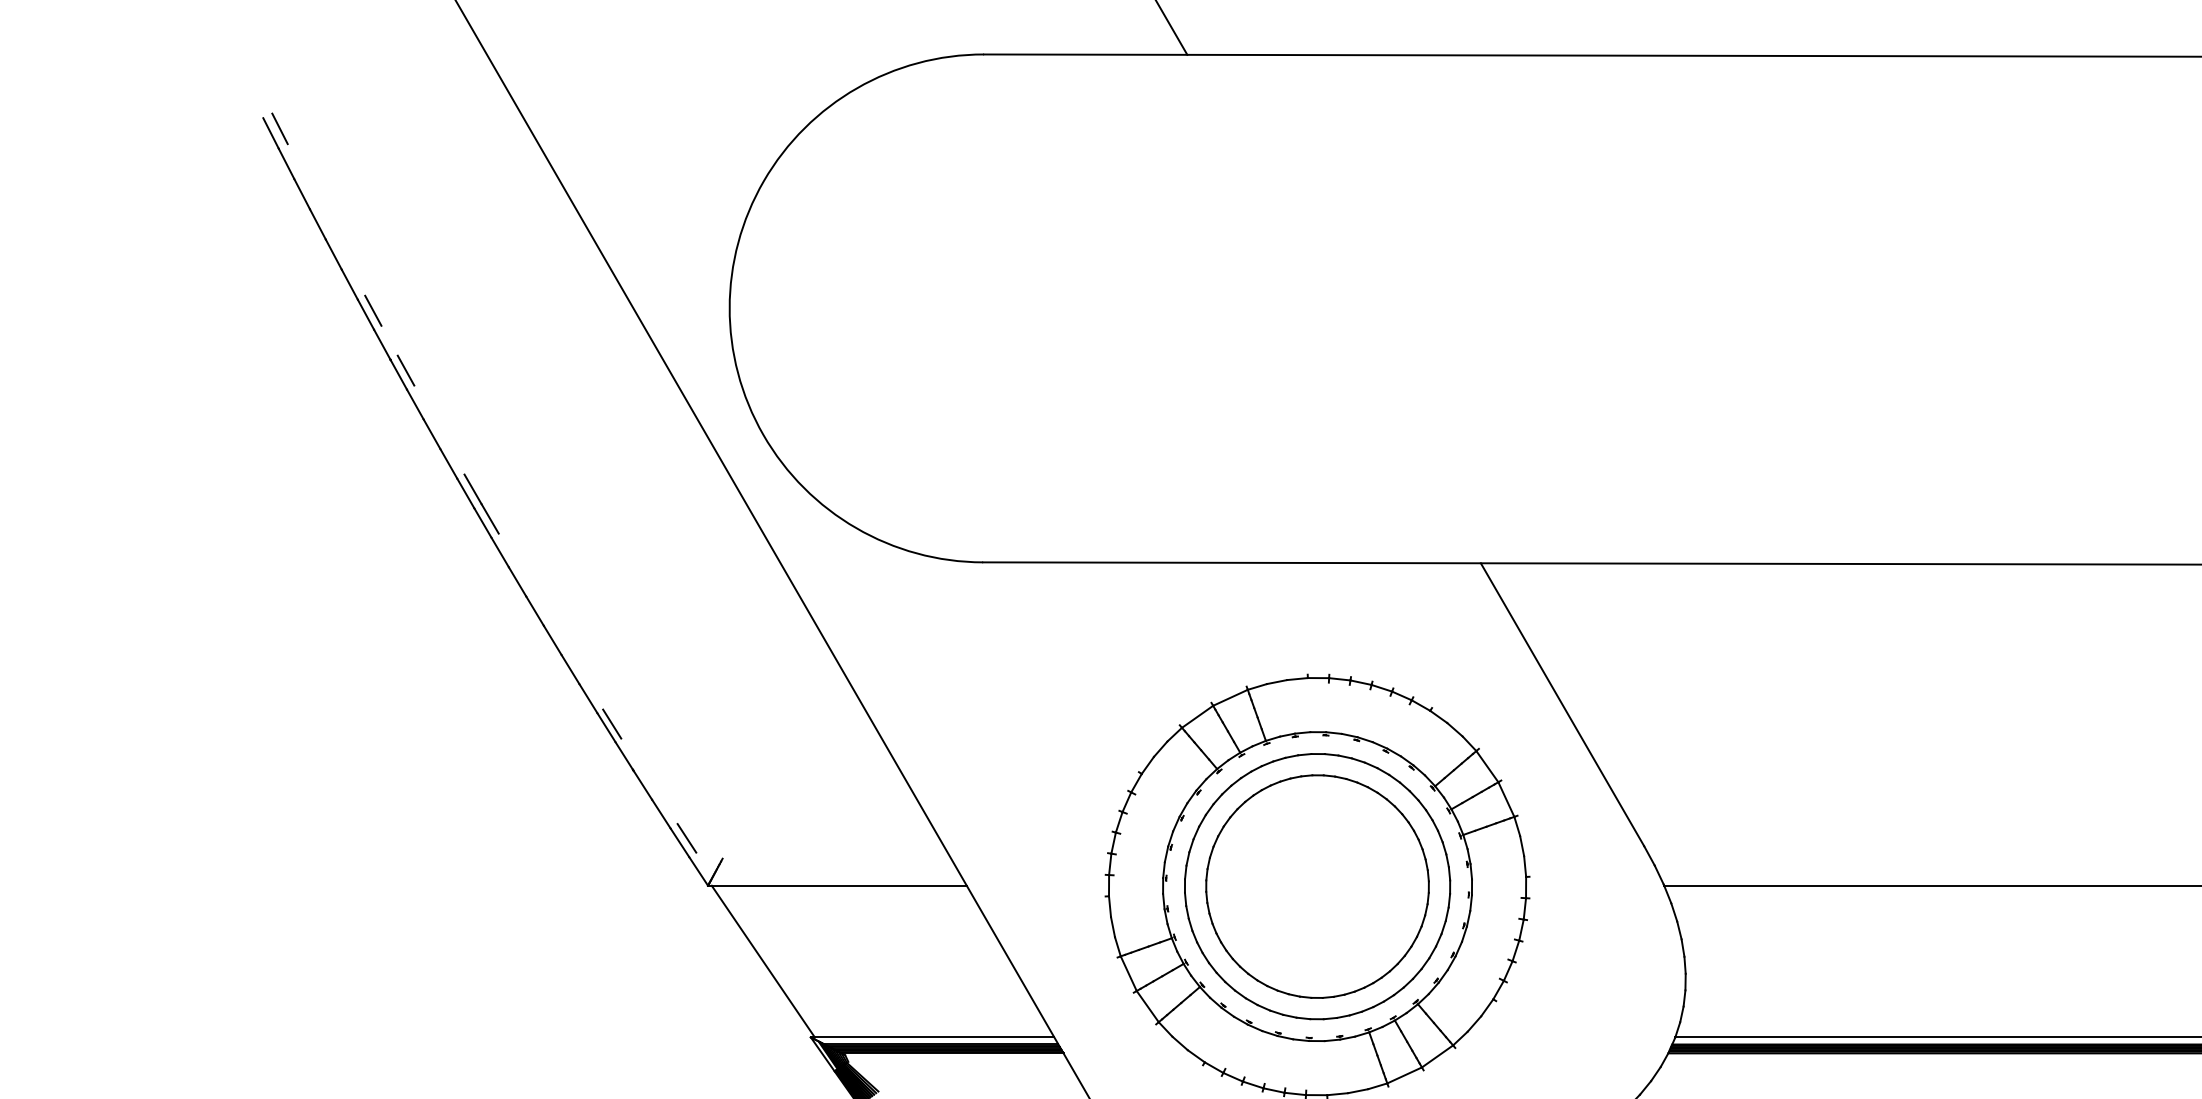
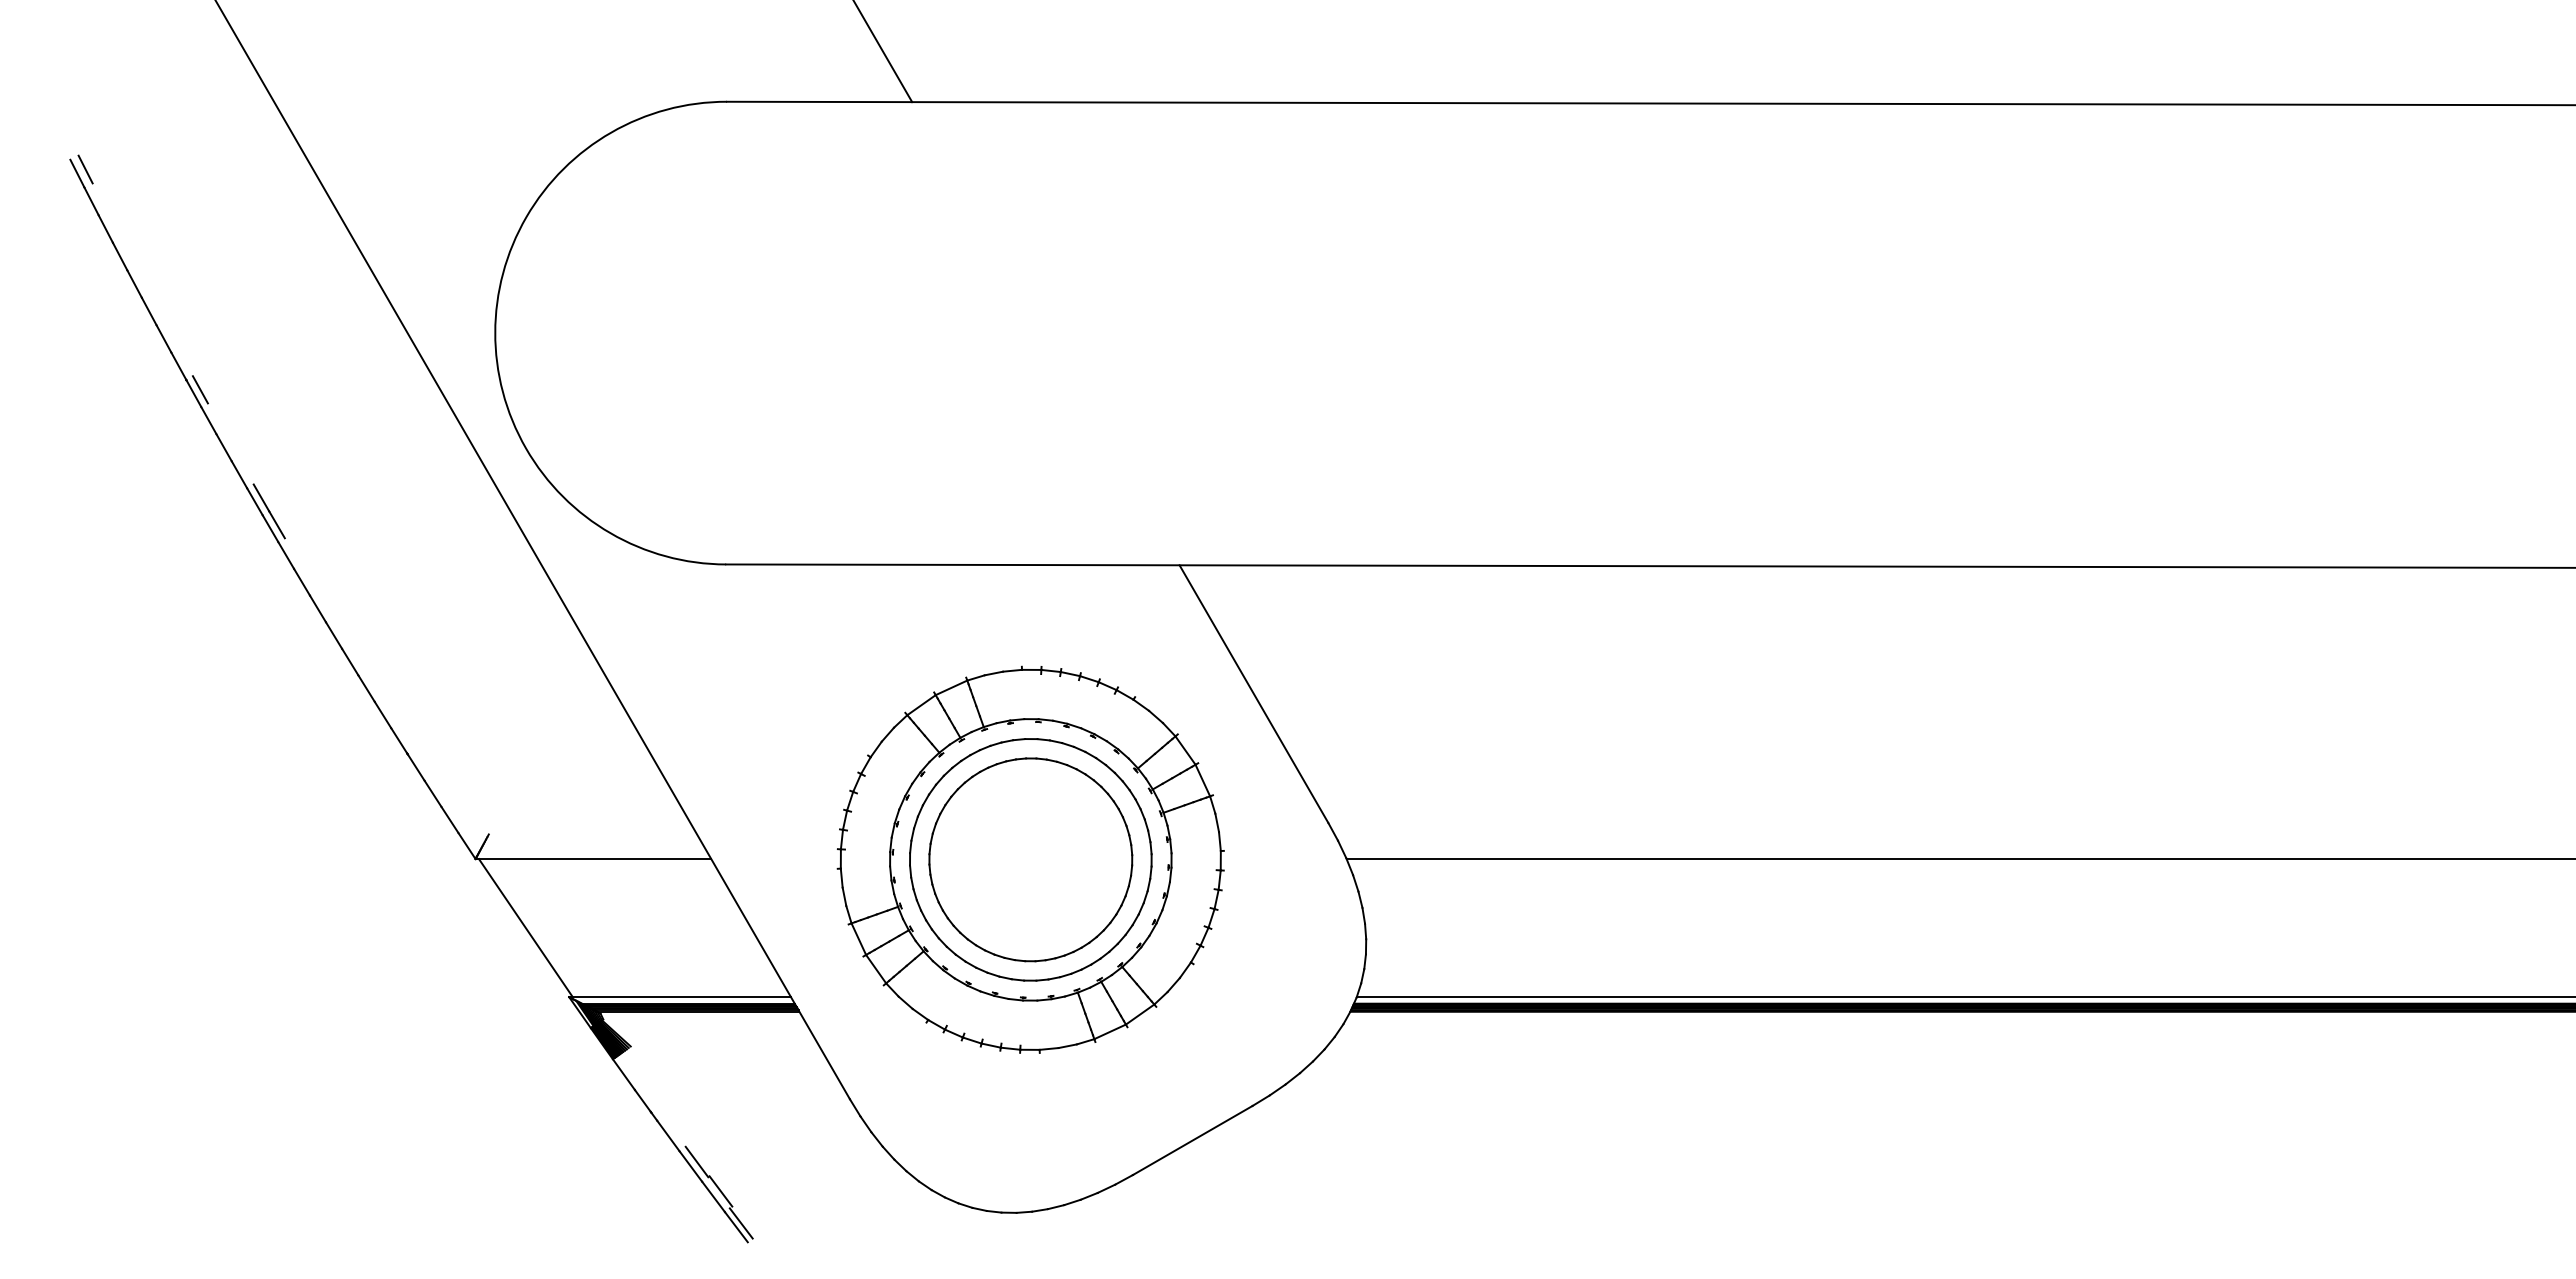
line: (373, 309) -> (170, 334), removed
line: (612, 723) -> (388, 711), removed
line: (686, 837) -> (455, 815), removed

